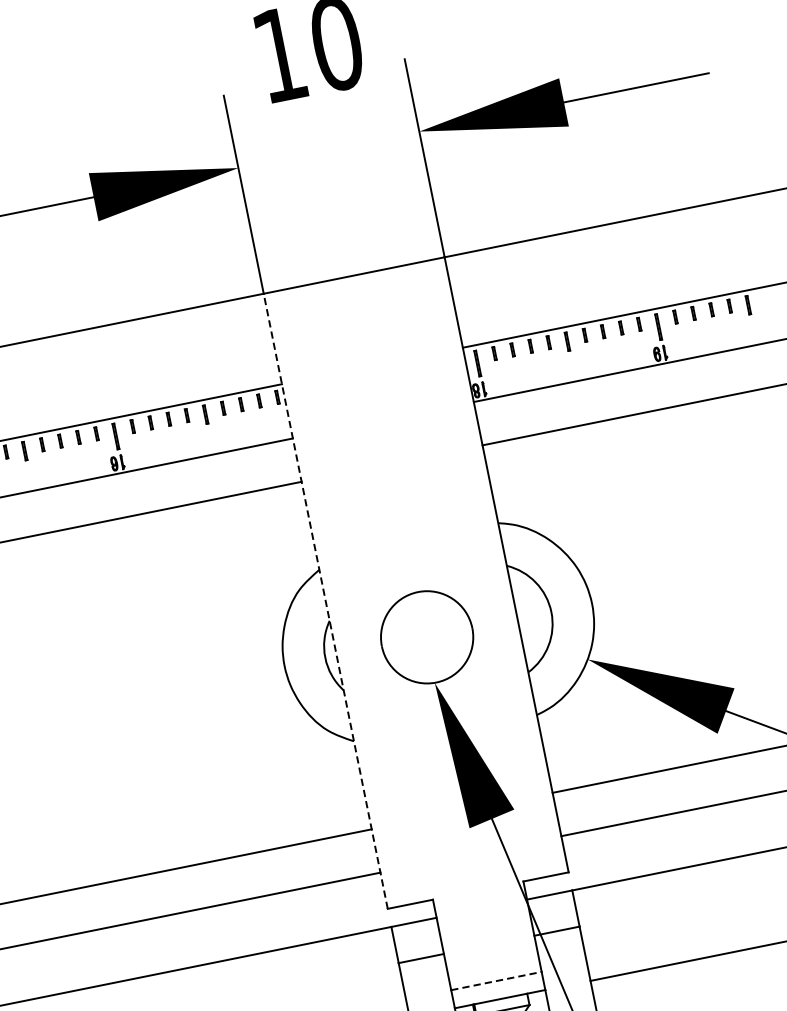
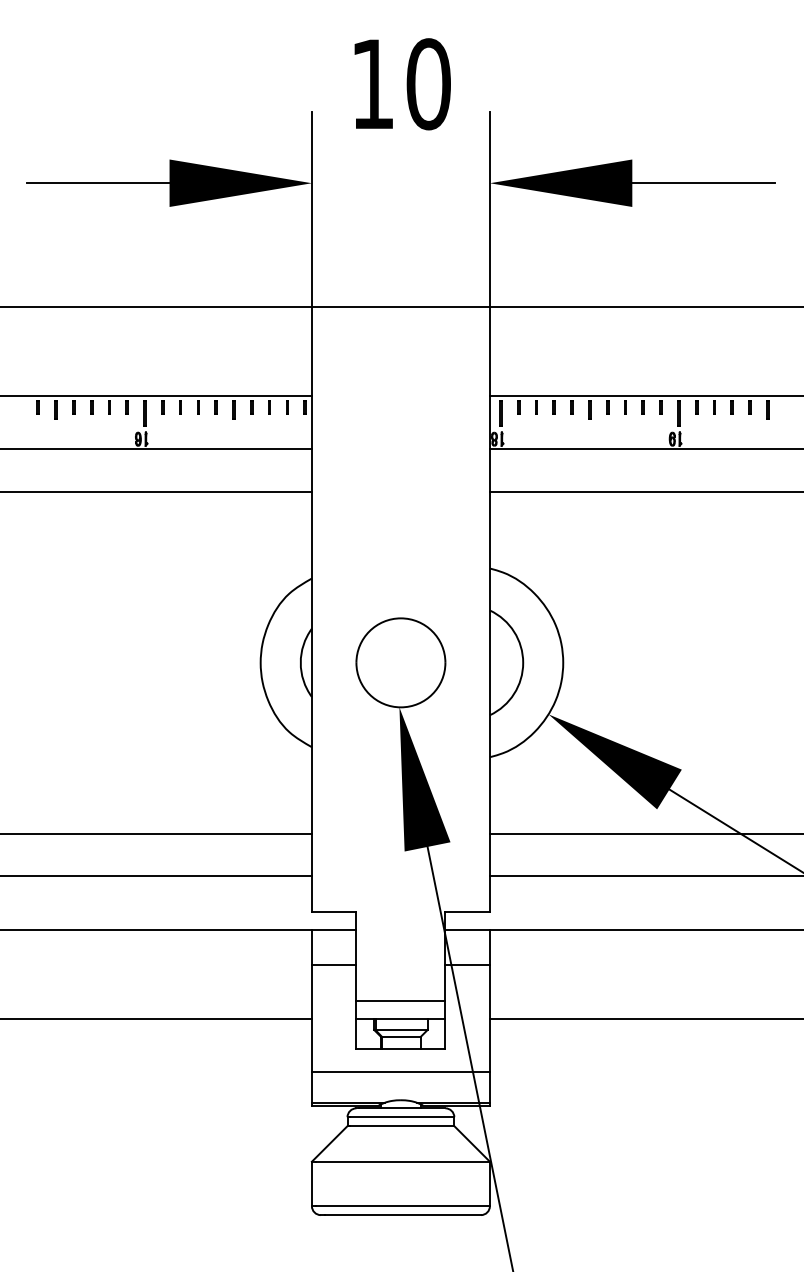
line: (325, 601) -> (311, 609), dashed -> solid
line: (497, 981) -> (401, 1001), dashed -> solid

